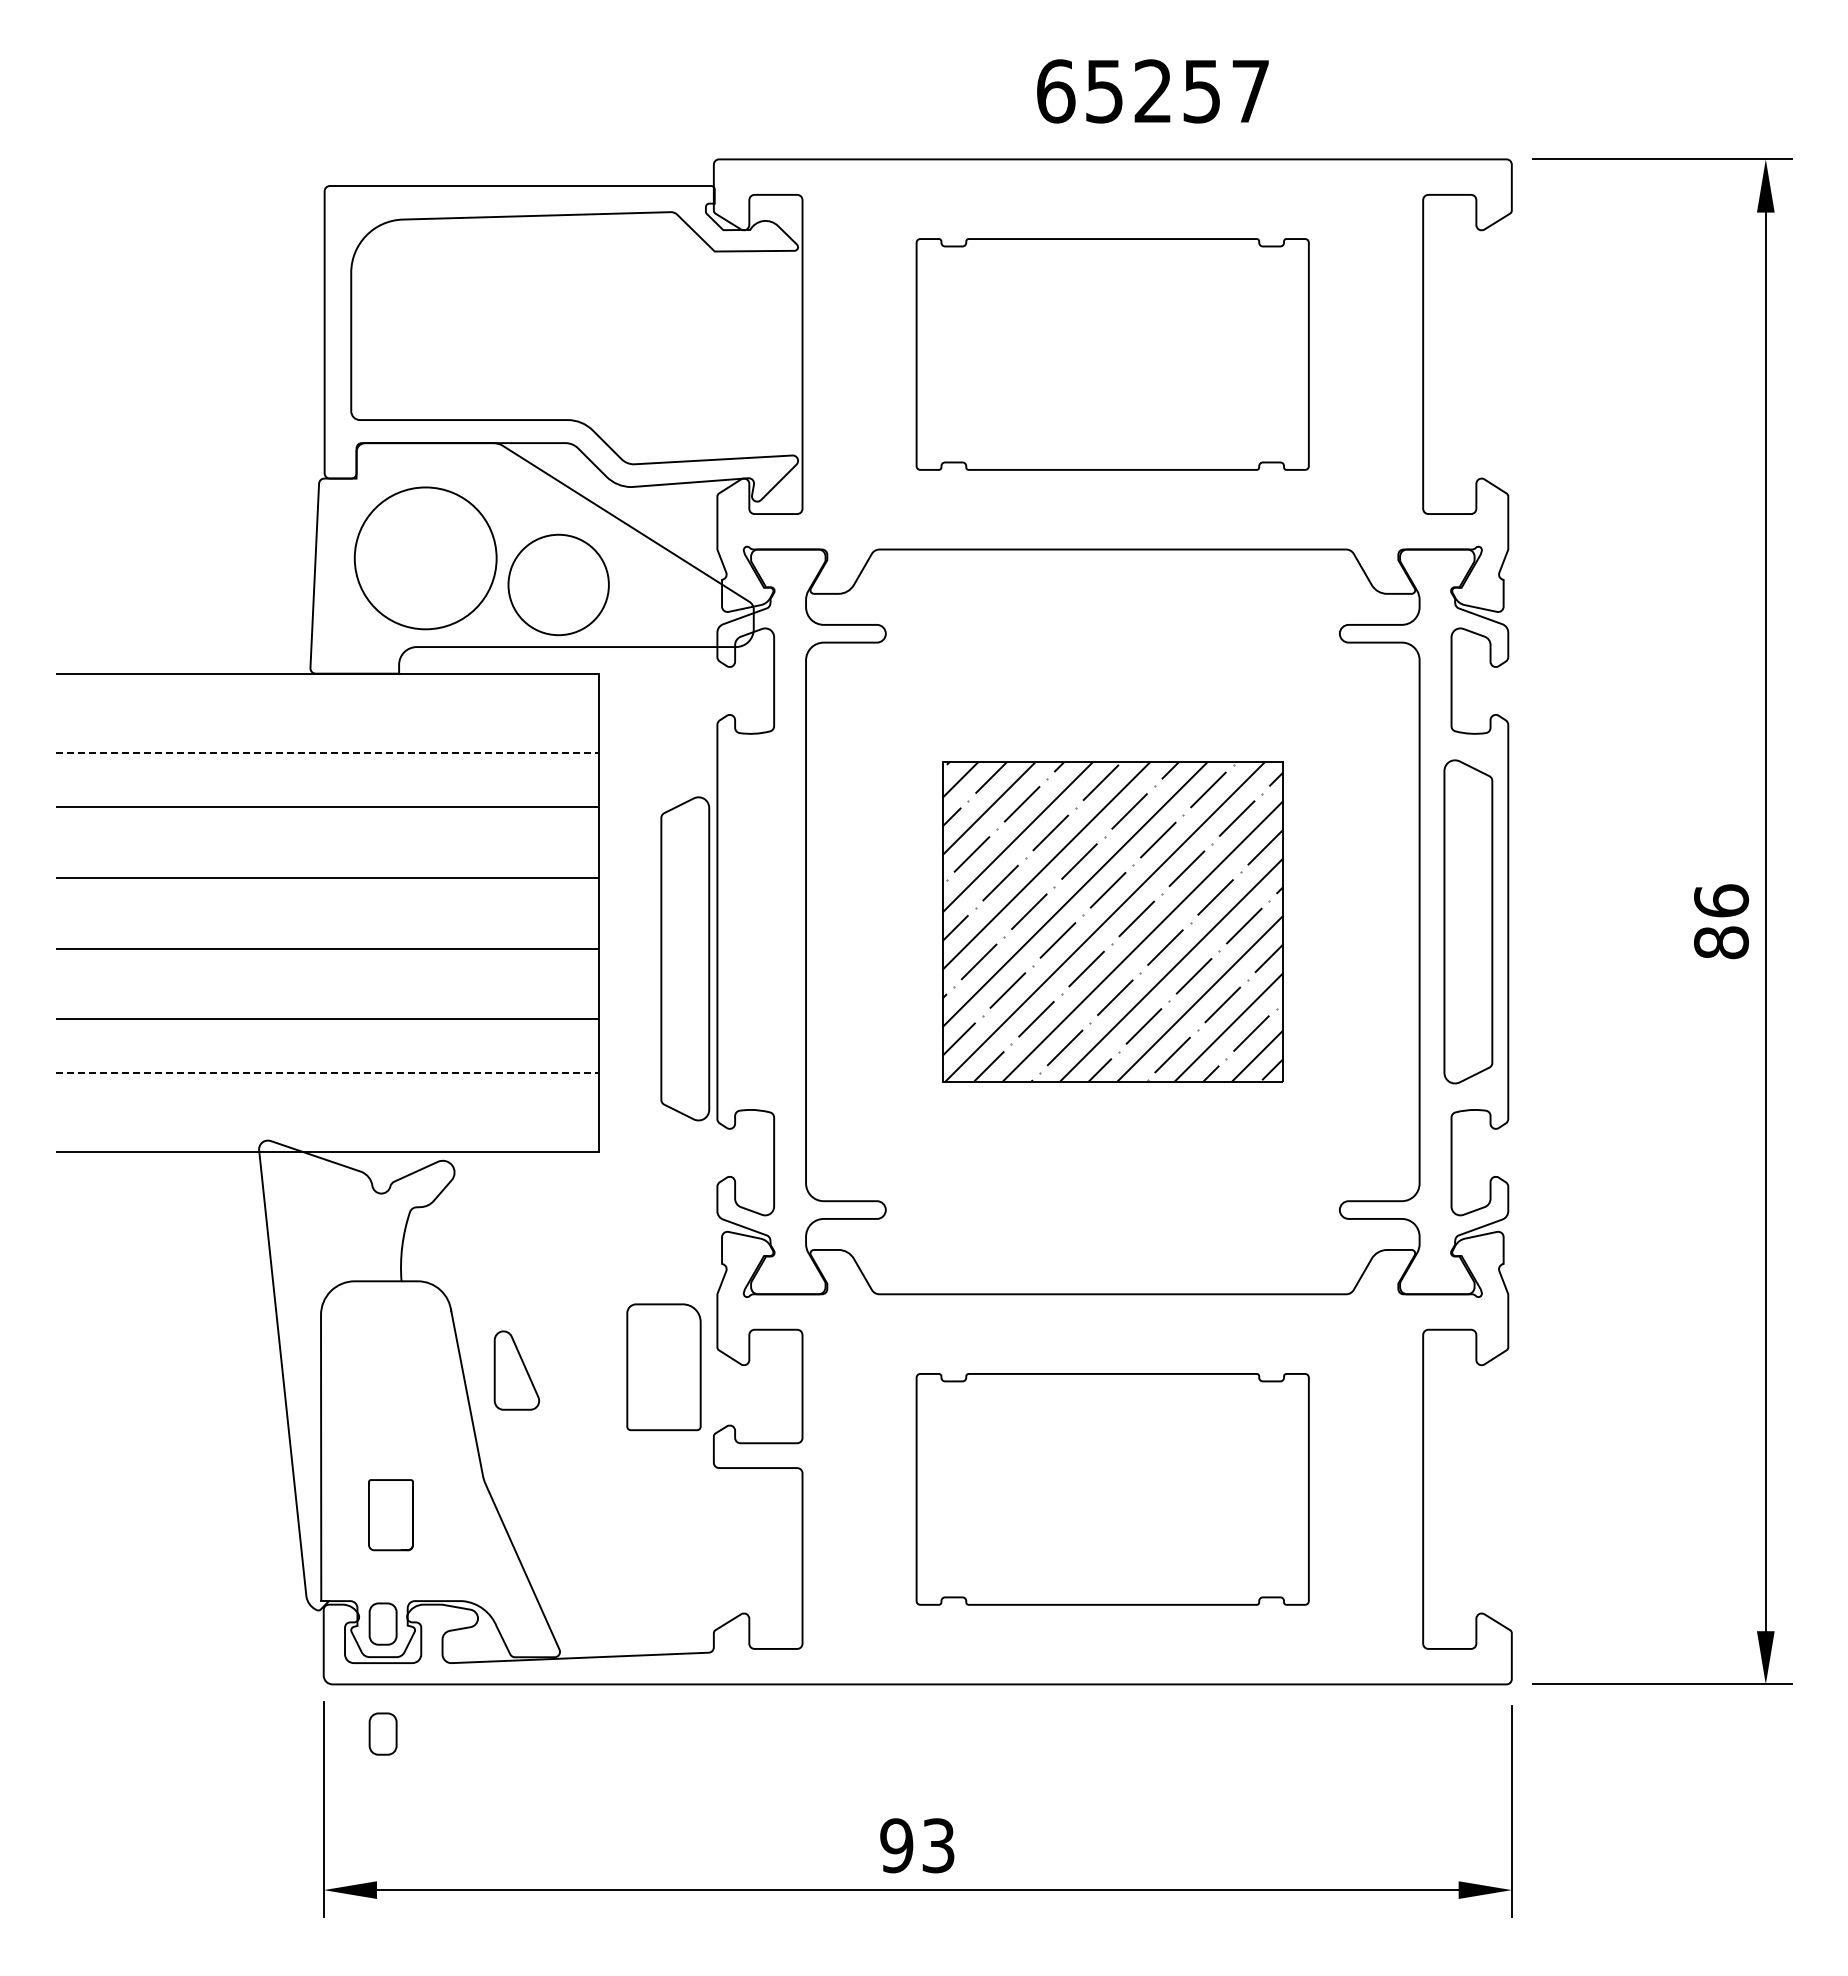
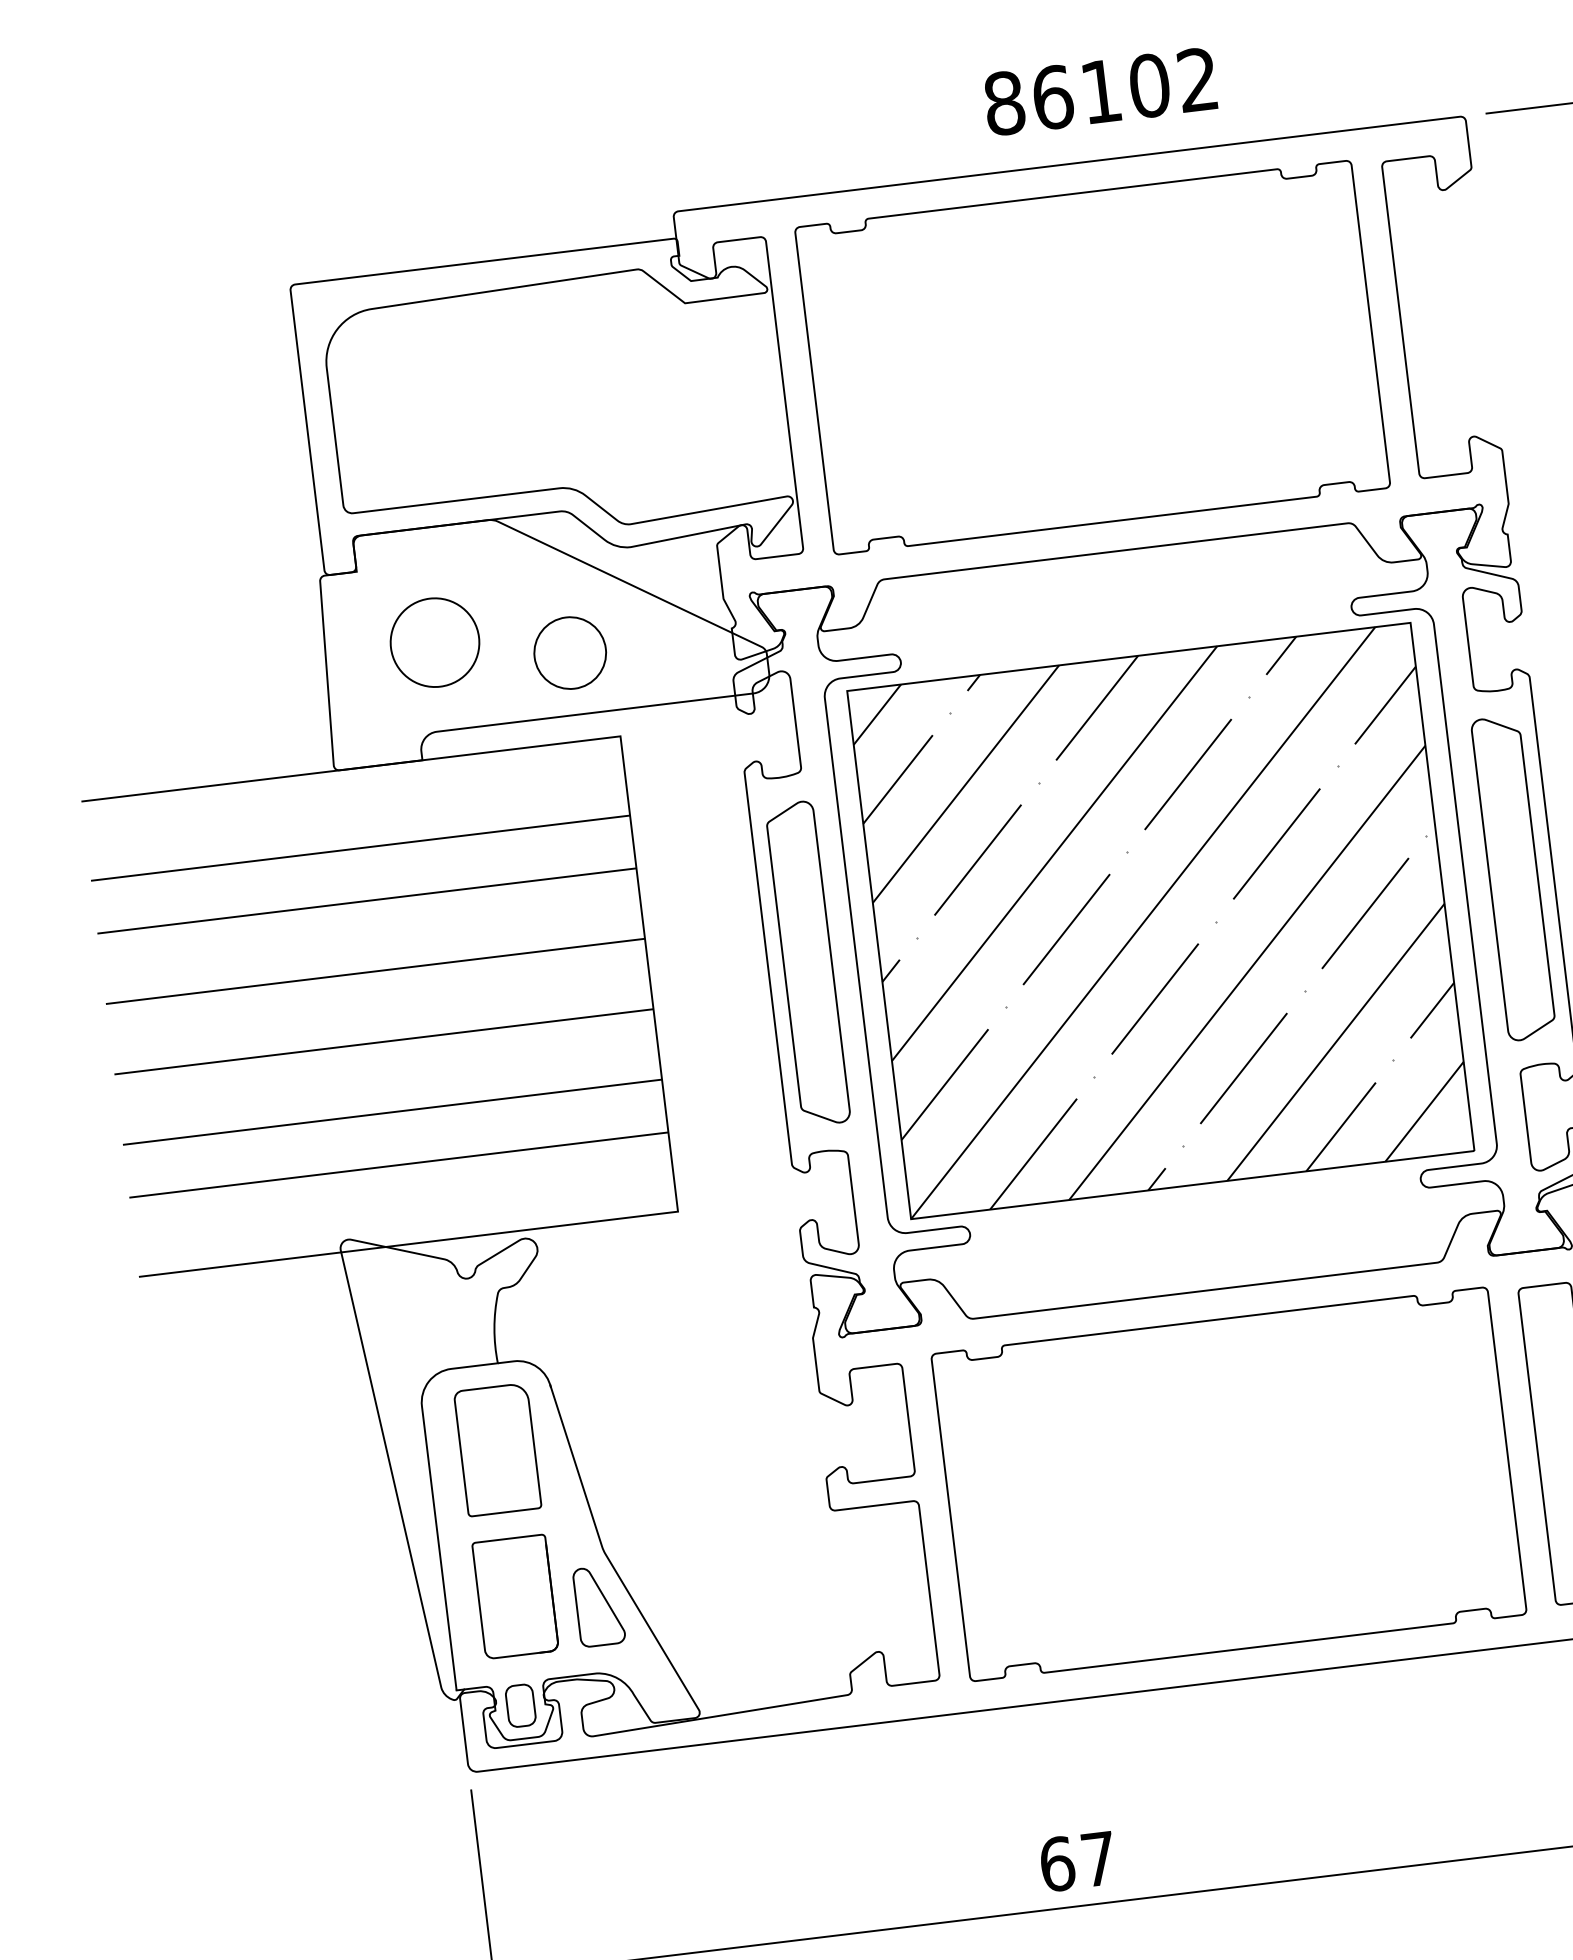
text: (1152, 91) -> (1100, 91), 65257 -> 86102
part: (1112, 354) -> (1092, 357), size x1.43
circle: (425, 558) -> (434, 642), size x0.62
circle: (558, 584) -> (569, 652), size x0.71
line: (327, 753) -> (360, 848), dashed -> solid
part: (1112, 921) -> (1160, 920), size x1.67
curve: (662, 958) -> (785, 966), moved
line: (327, 1072) -> (399, 1164), dashed -> solid
part: (663, 1367) -> (497, 1450), moved
part: (516, 1370) -> (598, 1606), moved
part: (1112, 1489) -> (1228, 1484), size x1.43
part: (390, 1514) -> (514, 1596), size x1.67
part: (382, 1733) -> (533, 1814), removed
text: (917, 1845) -> (1077, 1861), 93 -> 67

